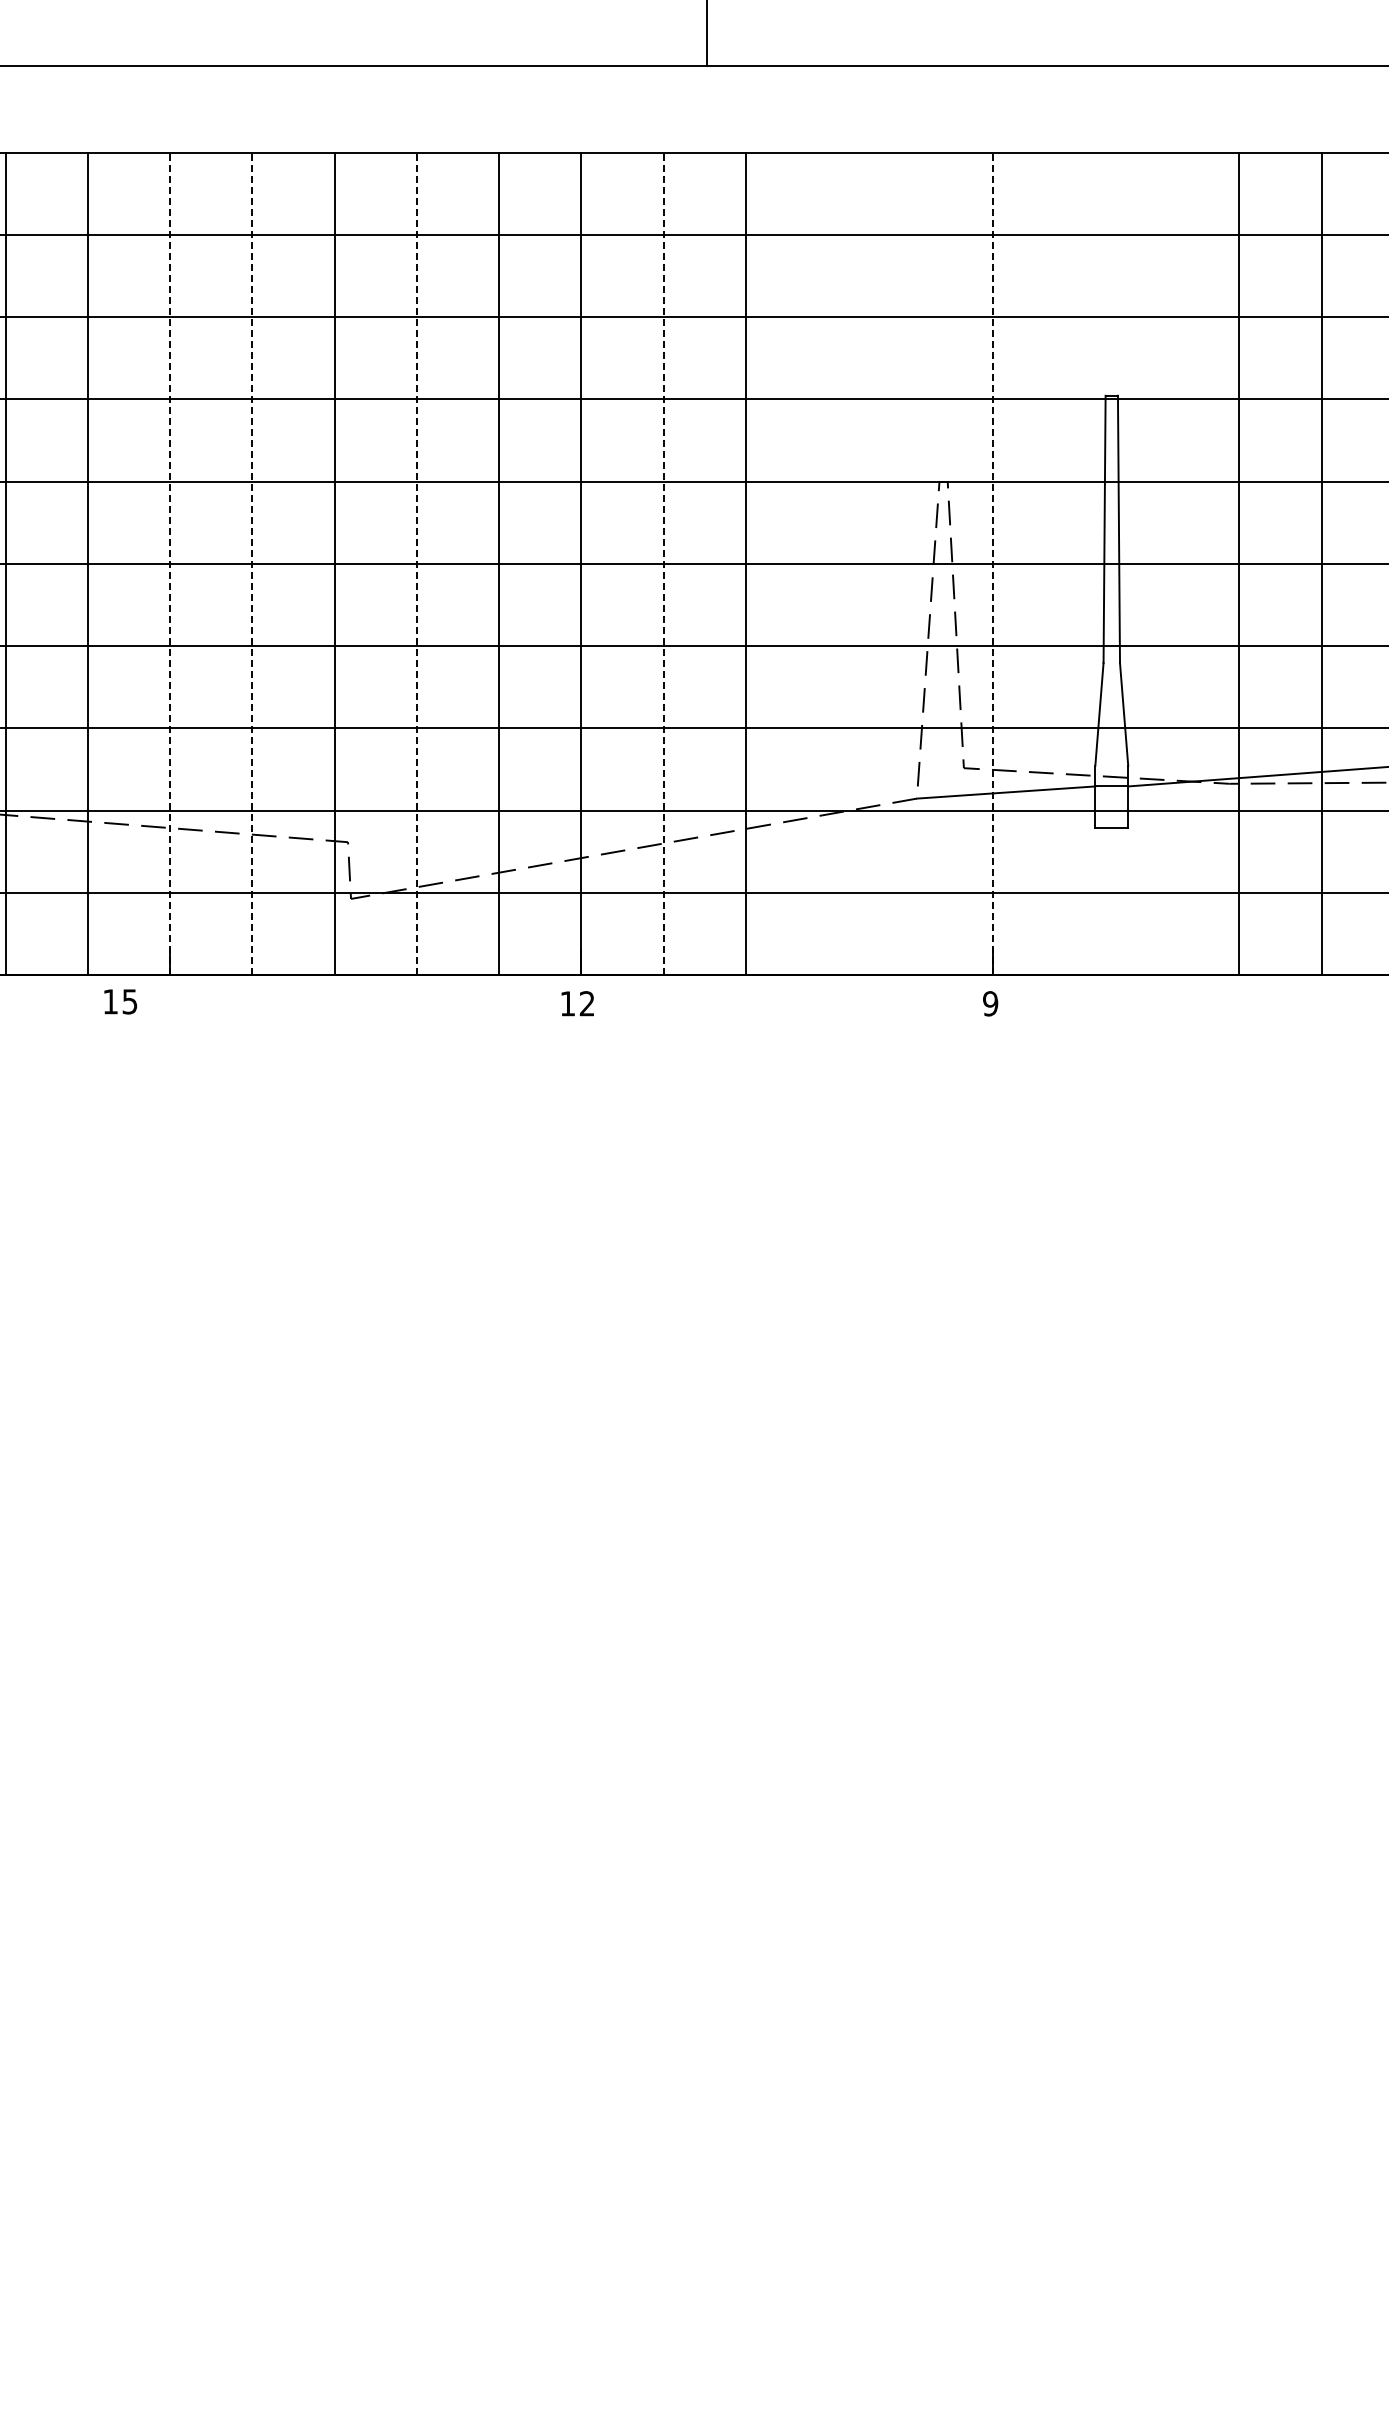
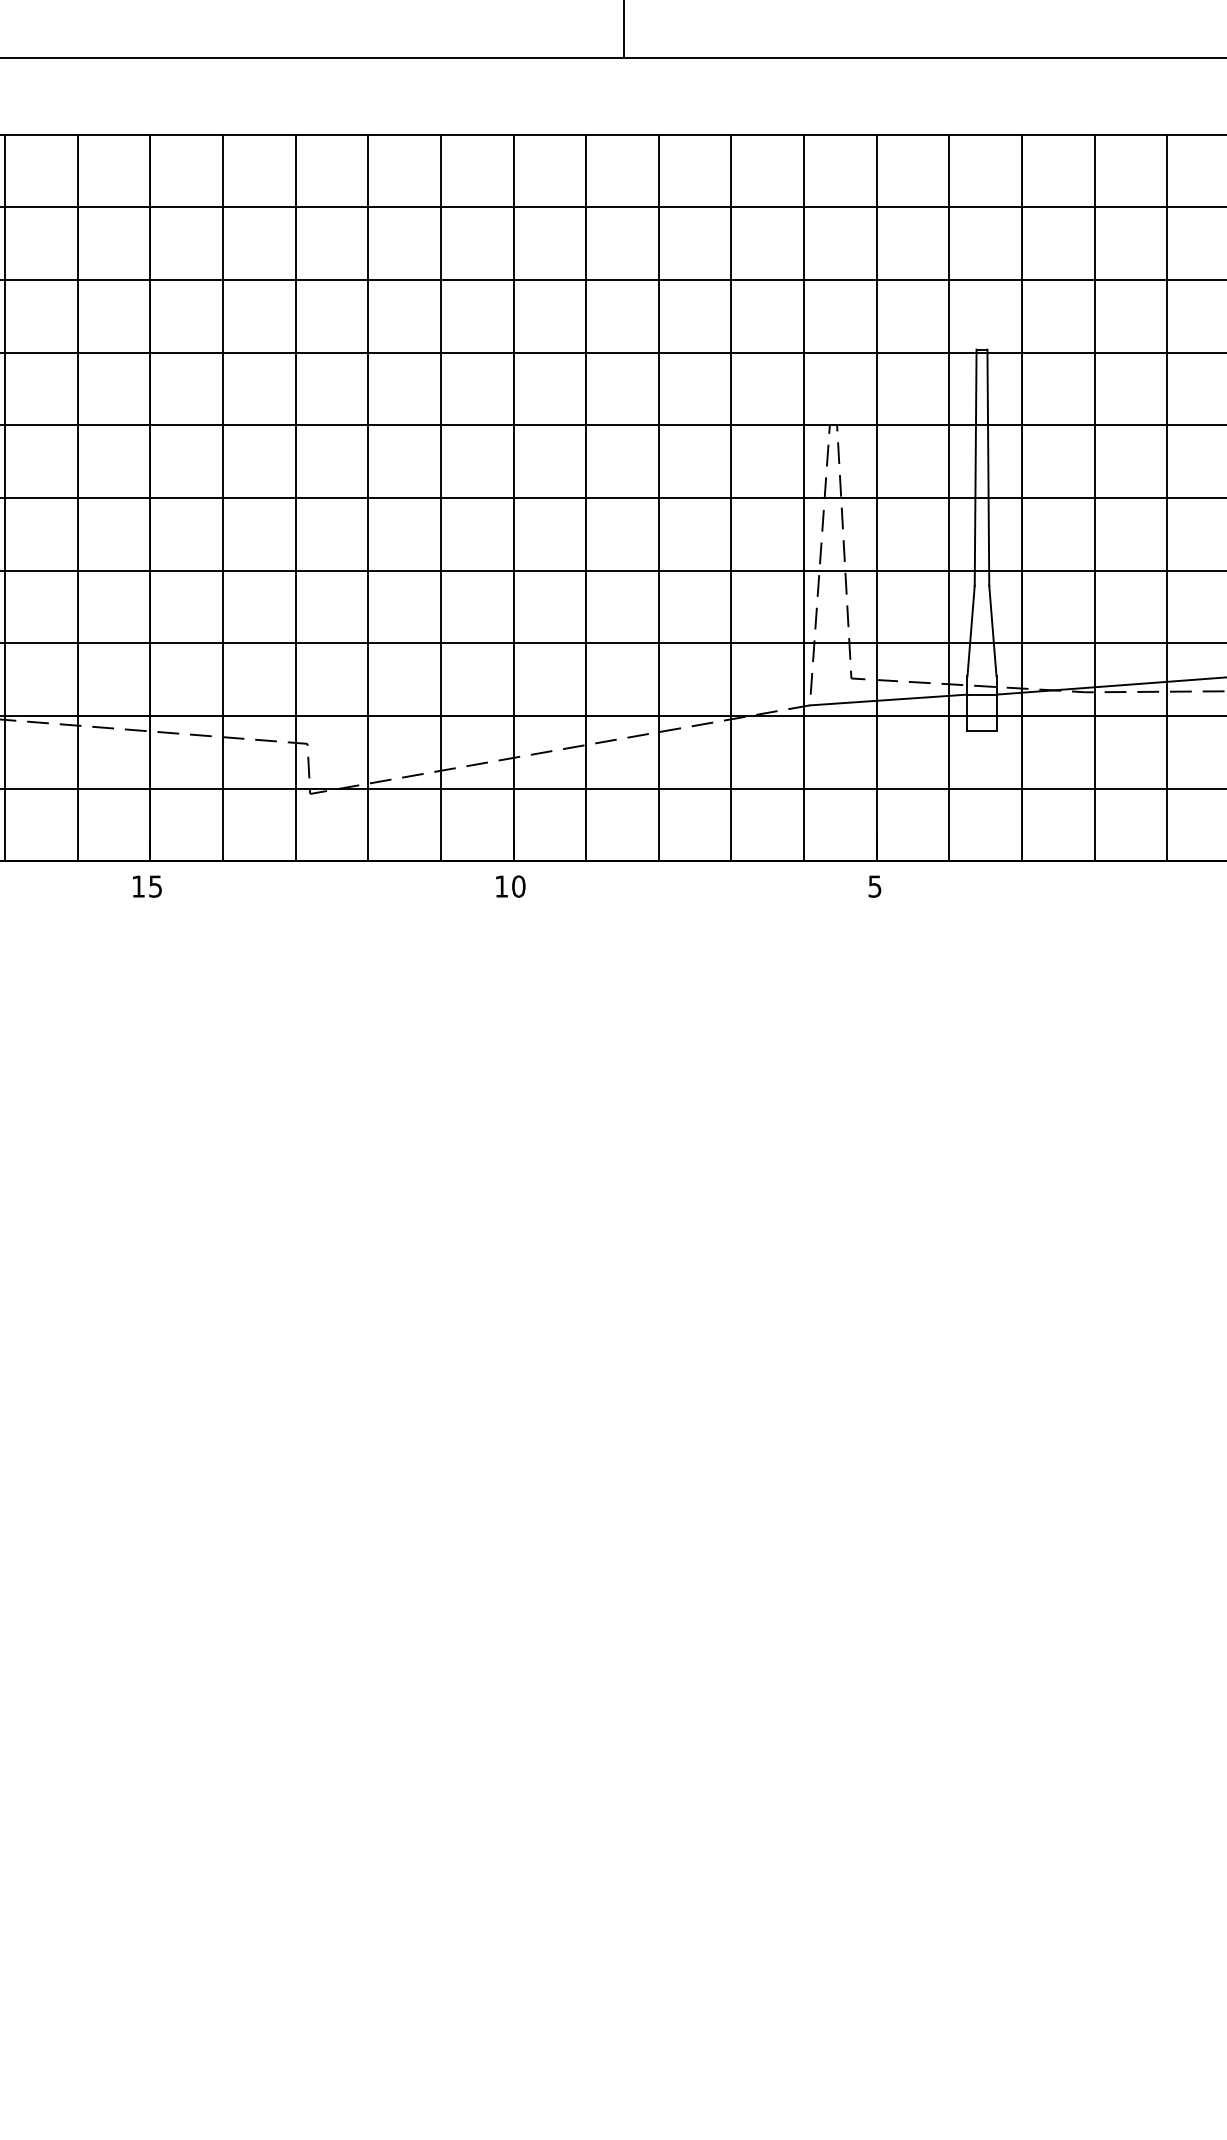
line: (170, 563) -> (150, 497), dashed -> solid
line: (252, 563) -> (223, 497), dashed -> solid
line: (416, 563) -> (367, 497), dashed -> solid
line: (663, 563) -> (586, 497), dashed -> solid
line: (828, 563) -> (731, 497), added
line: (910, 563) -> (804, 497), added
line: (992, 563) -> (876, 497), dashed -> solid
line: (1074, 563) -> (949, 497), added
line: (1157, 563) -> (1022, 497), added
text: (120, 1001) -> (147, 886), moved
text: (586, 1003) -> (518, 886), 12 -> 10
text: (990, 1003) -> (874, 886), 9 -> 5

